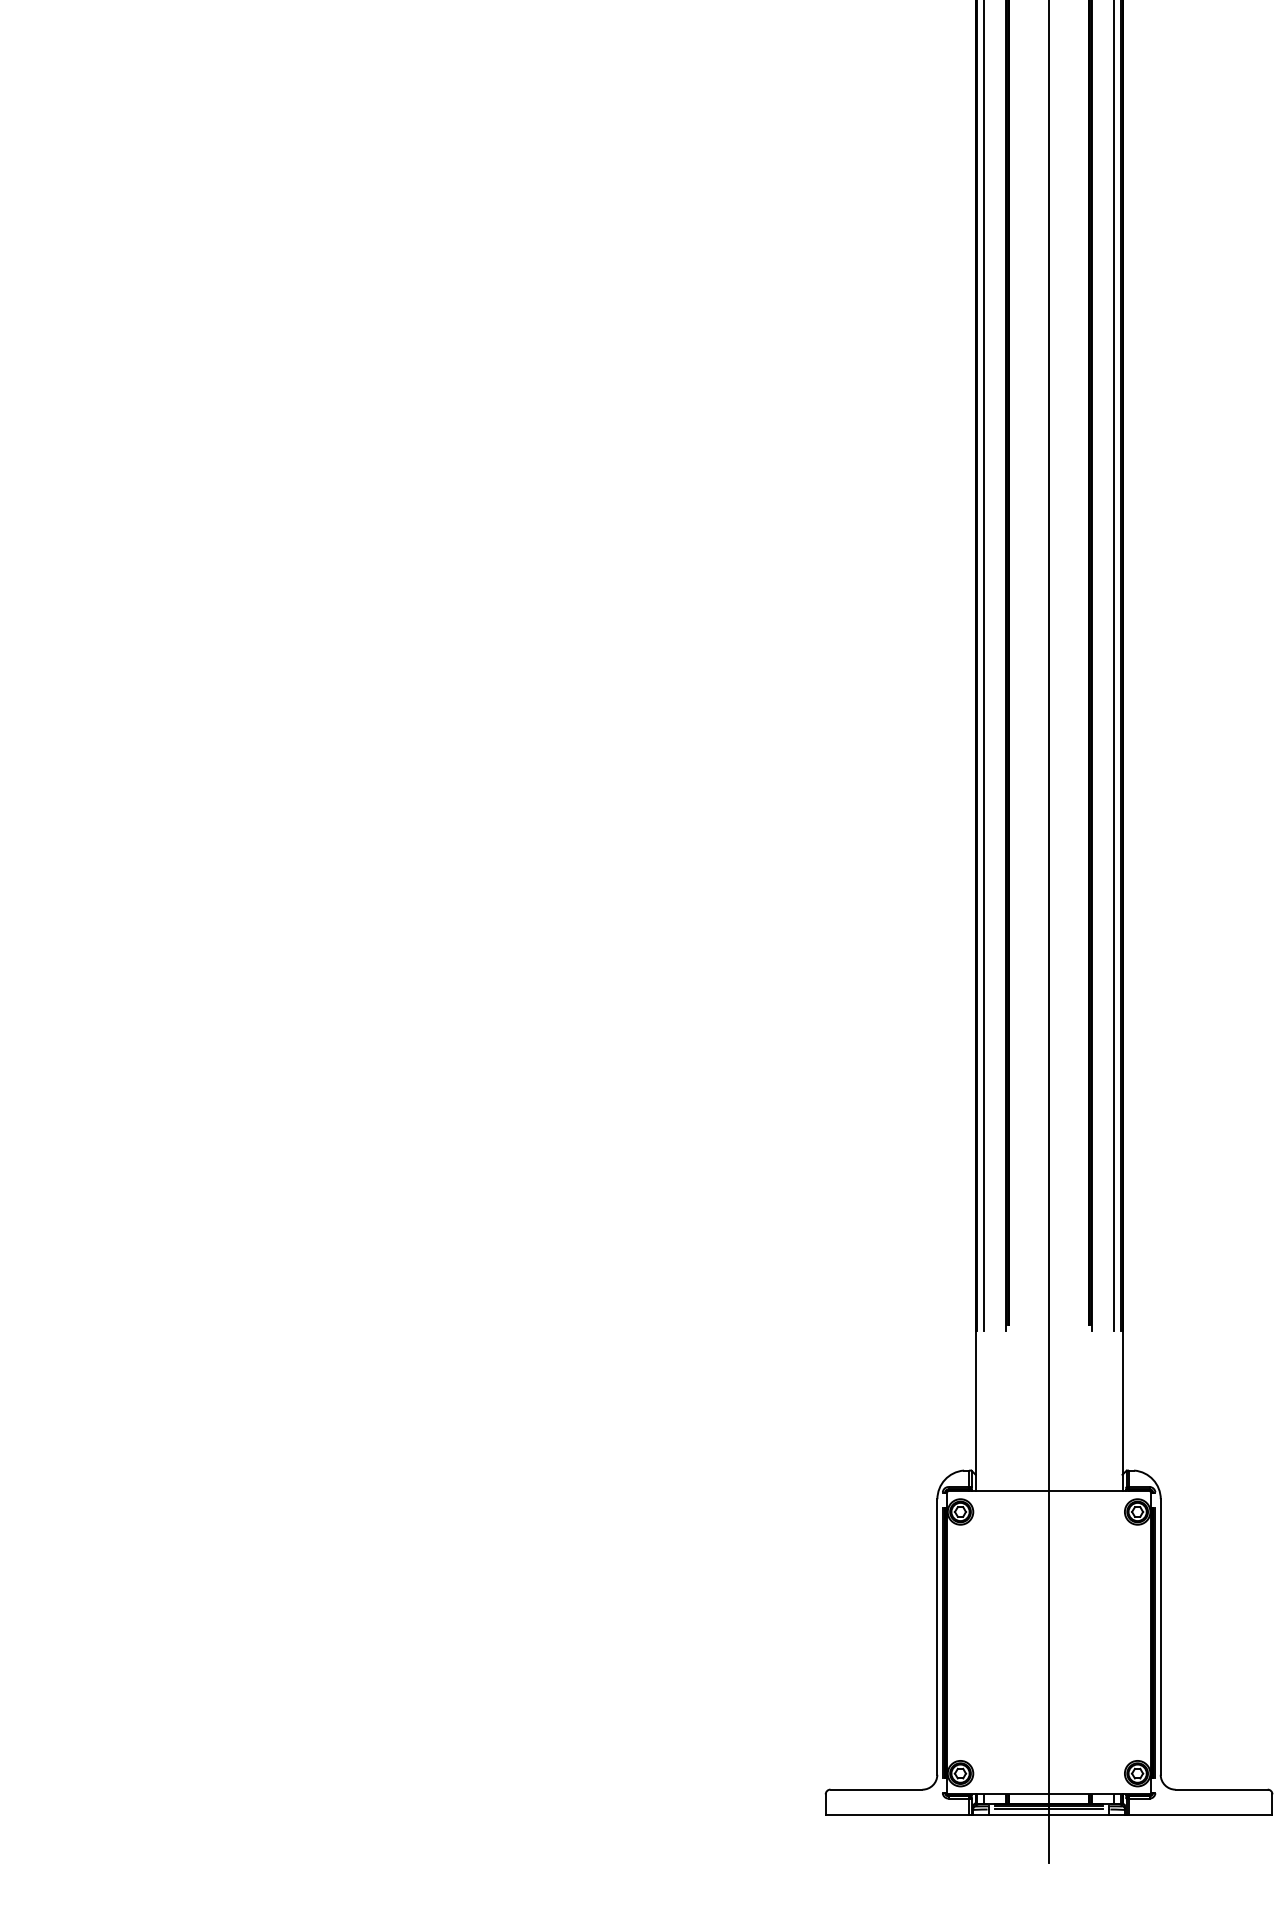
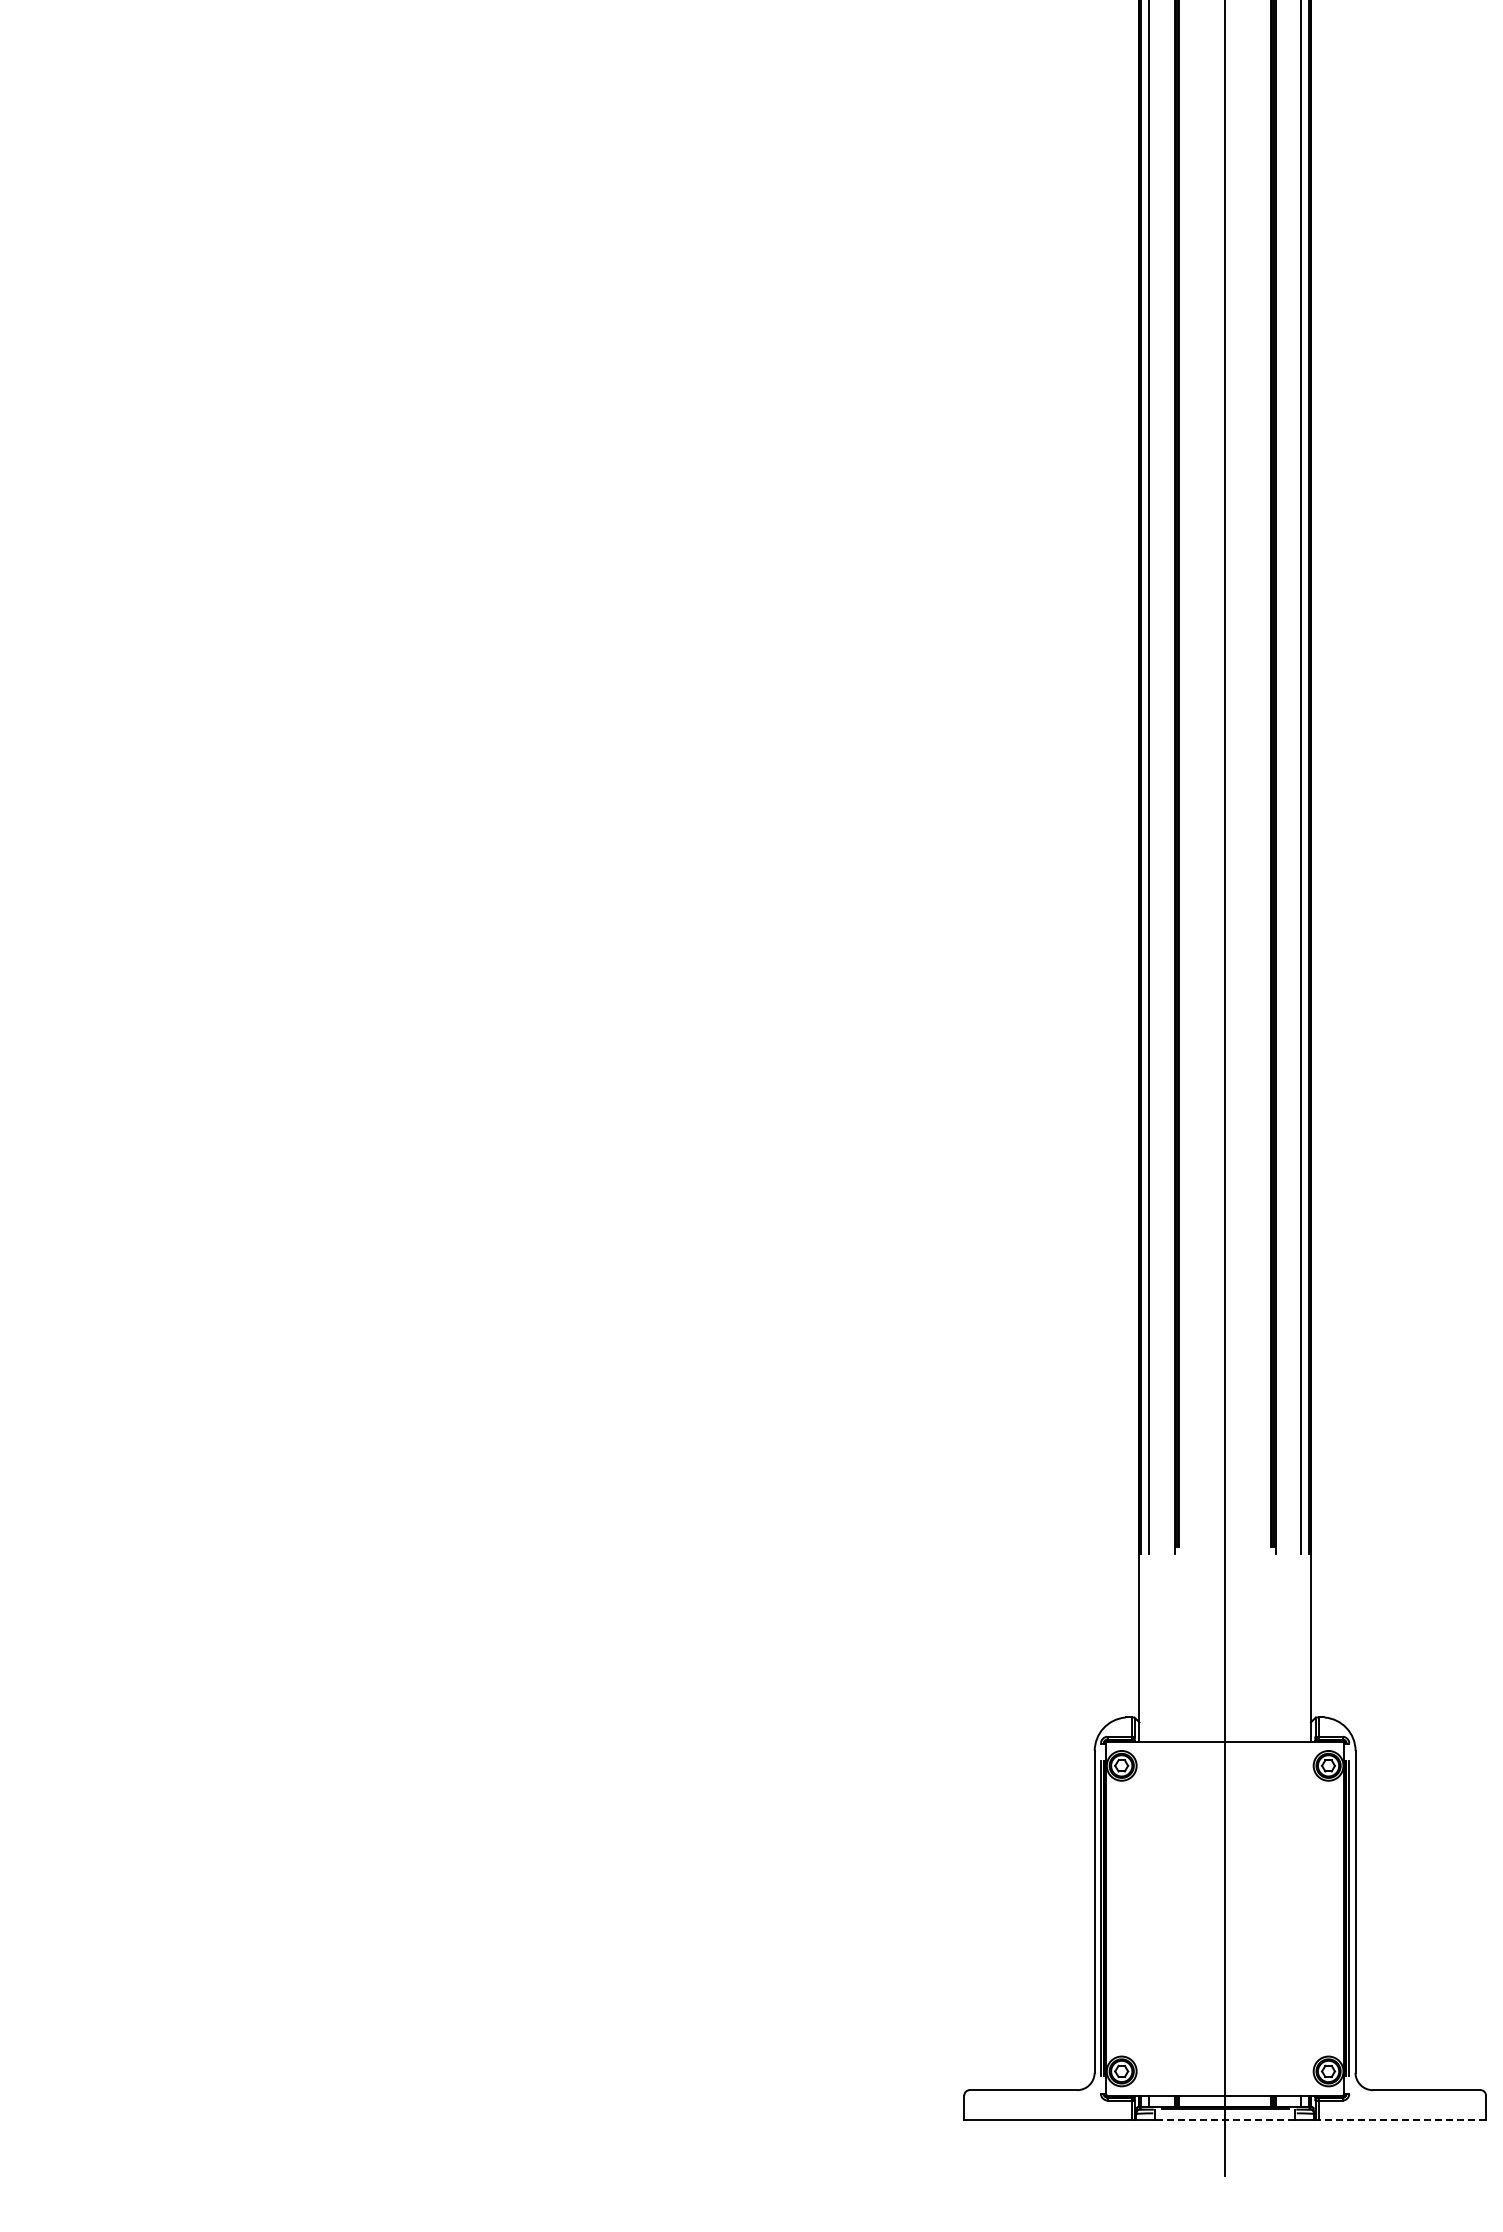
line: (1048, 1809) -> (1224, 2113), removed
line: (1048, 1814) -> (1224, 2119), solid -> dashed
line: (1200, 1814) -> (1402, 2119), solid -> dashed

